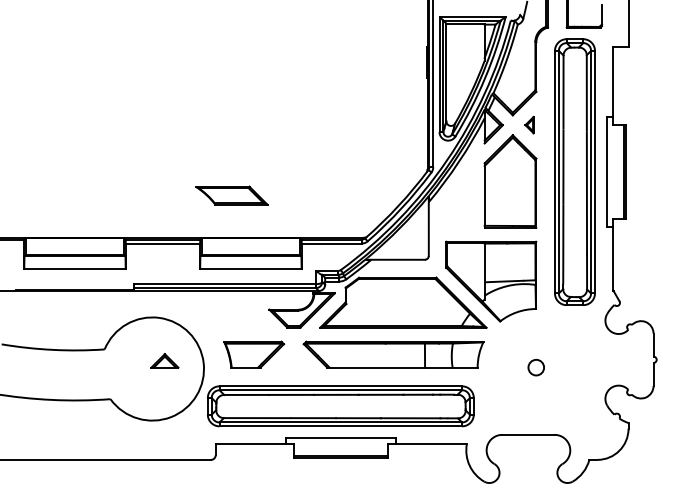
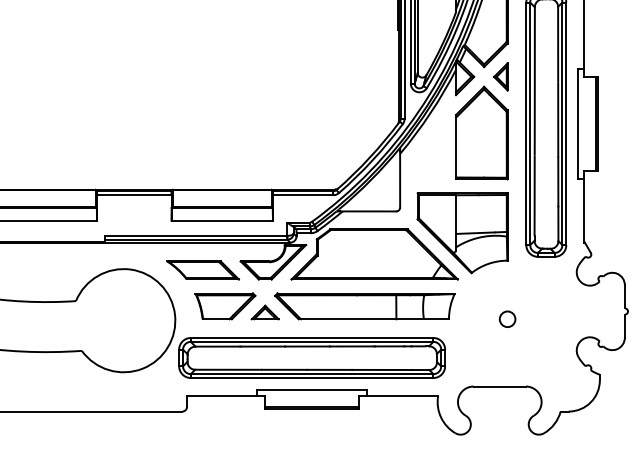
part: (529, 124) -> (500, 76), size x1.67
part: (231, 195) -> (202, 270), moved
part: (164, 360) -> (264, 312), moved

